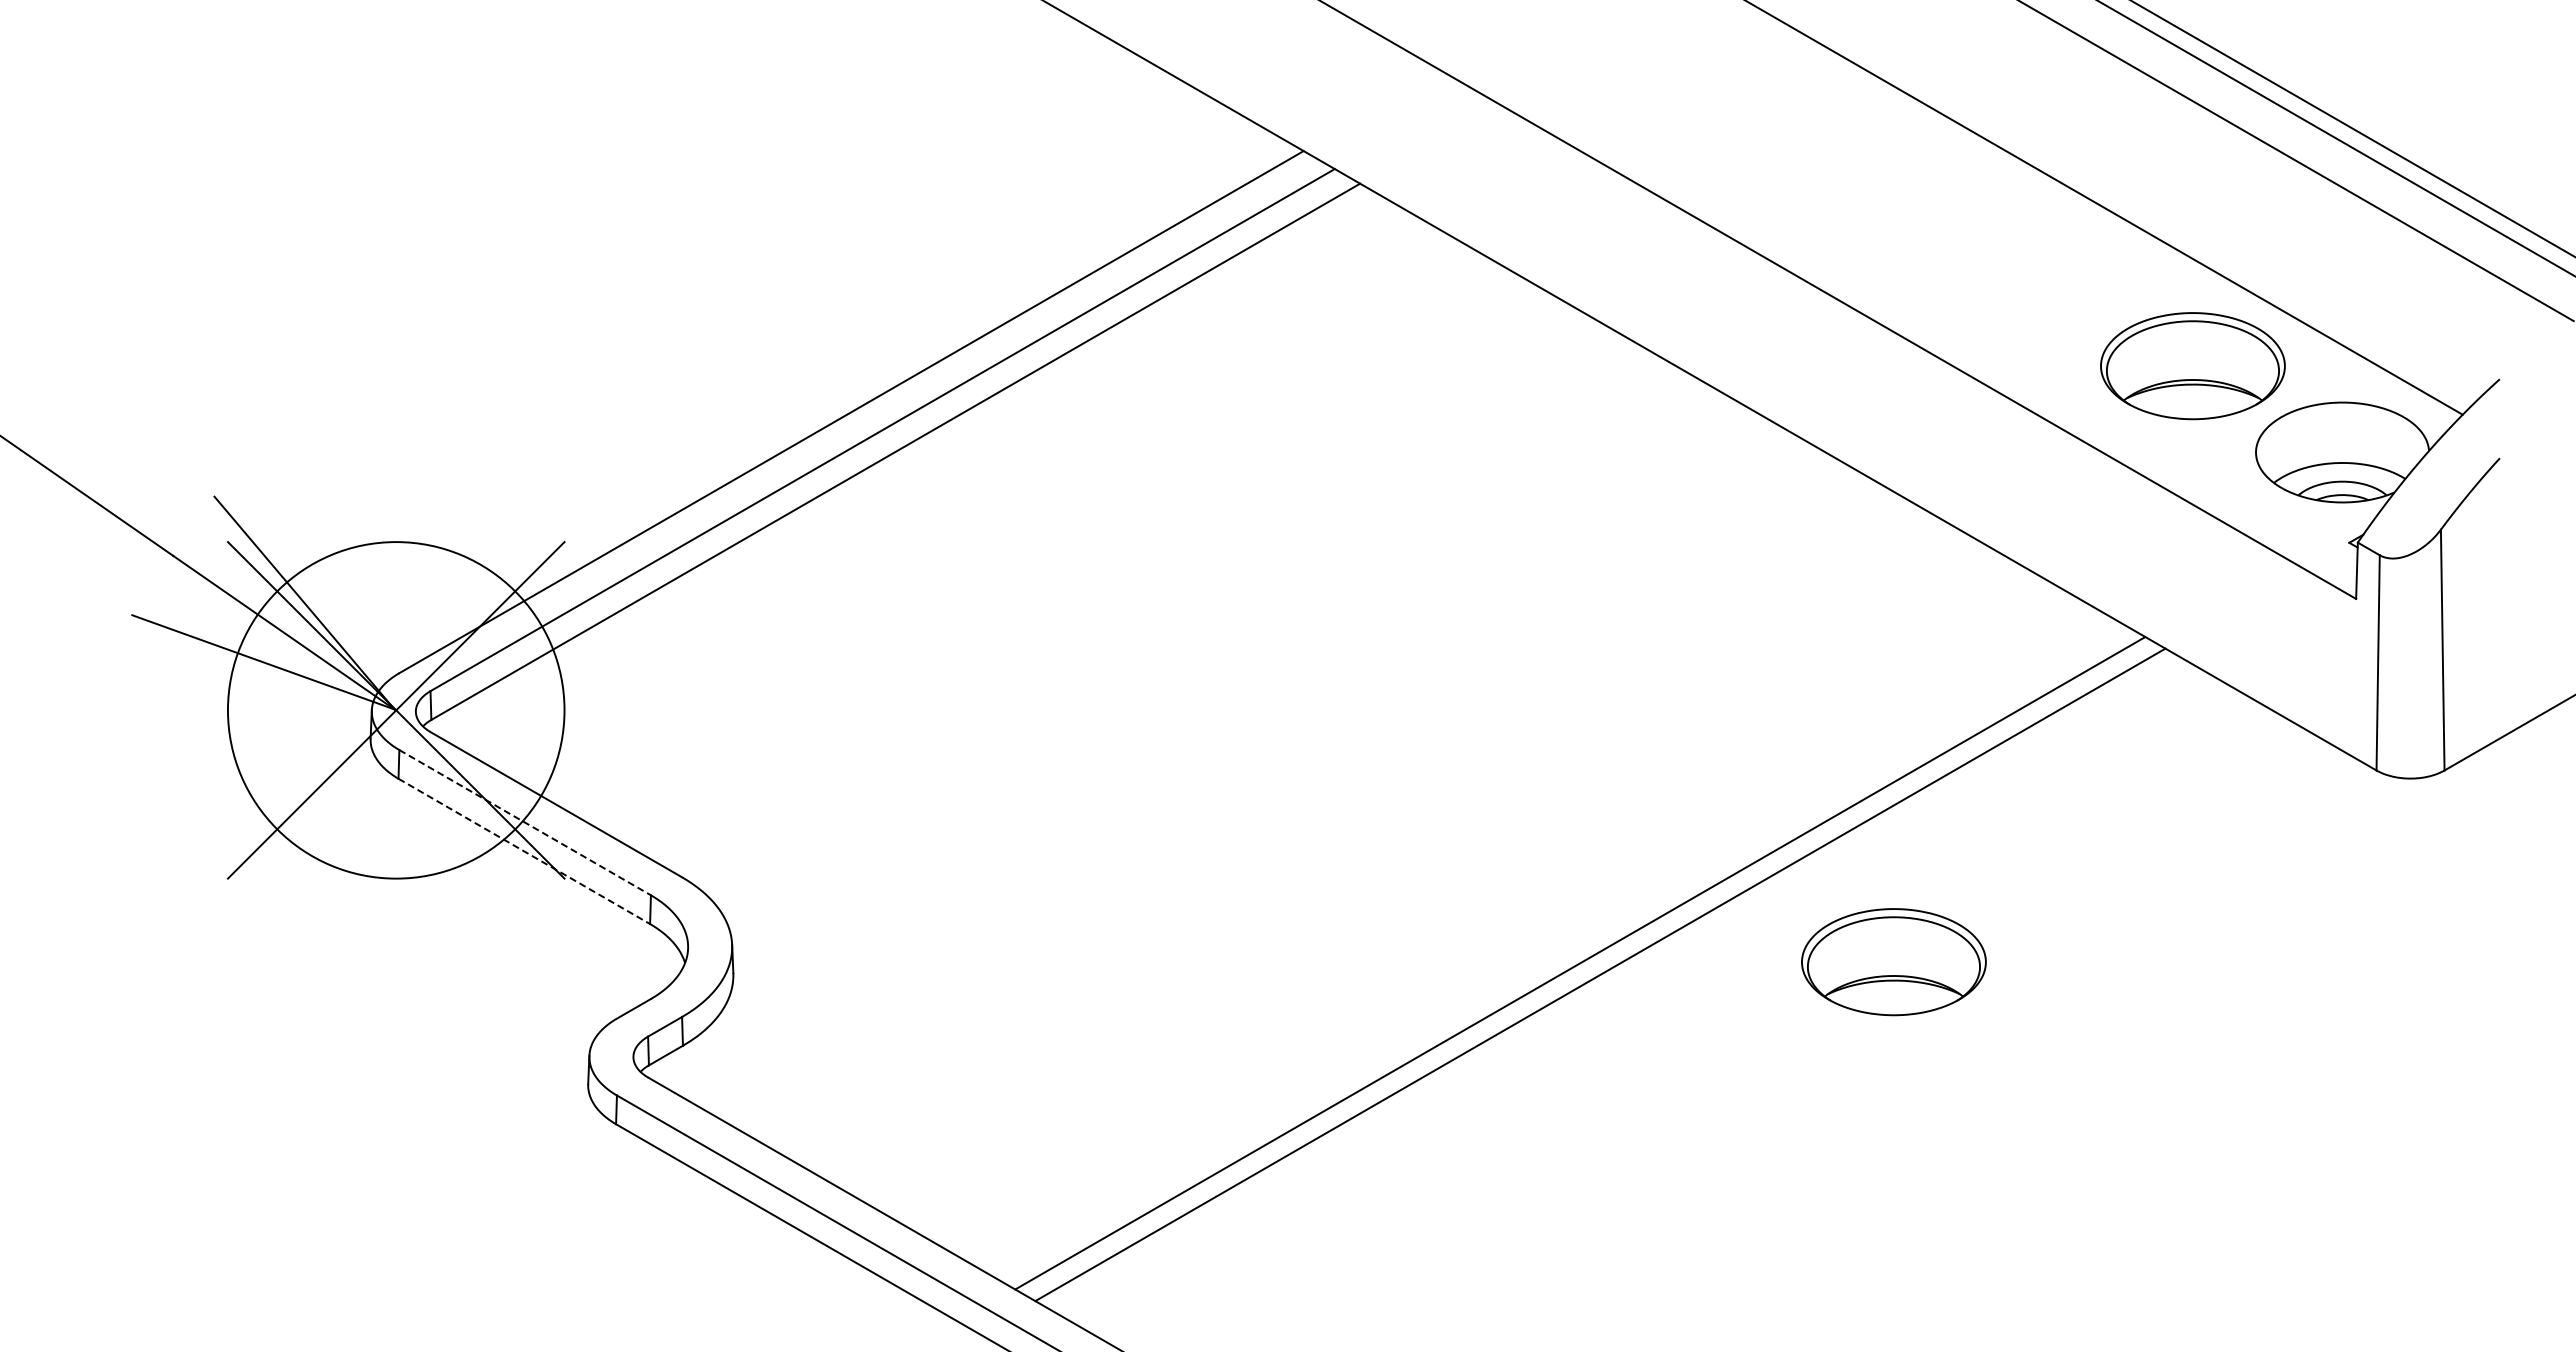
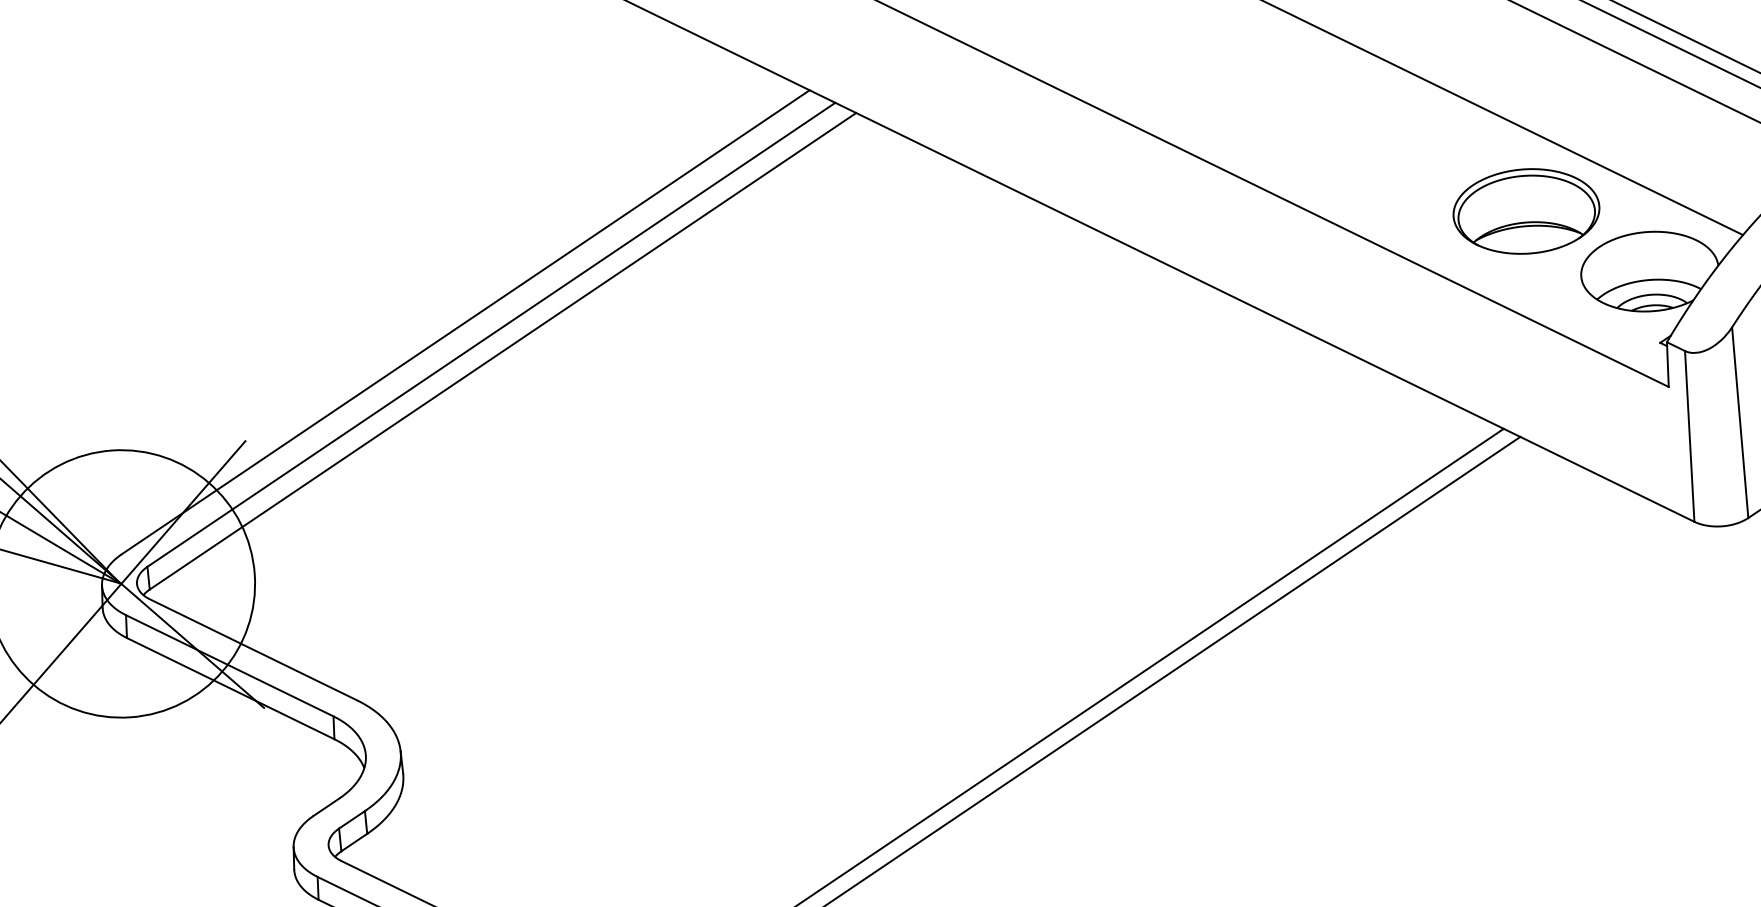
line: (525, 822) -> (230, 665), dashed -> solid
line: (524, 851) -> (230, 688), dashed -> solid
part: (1893, 962) -> (1322, 700), removed

